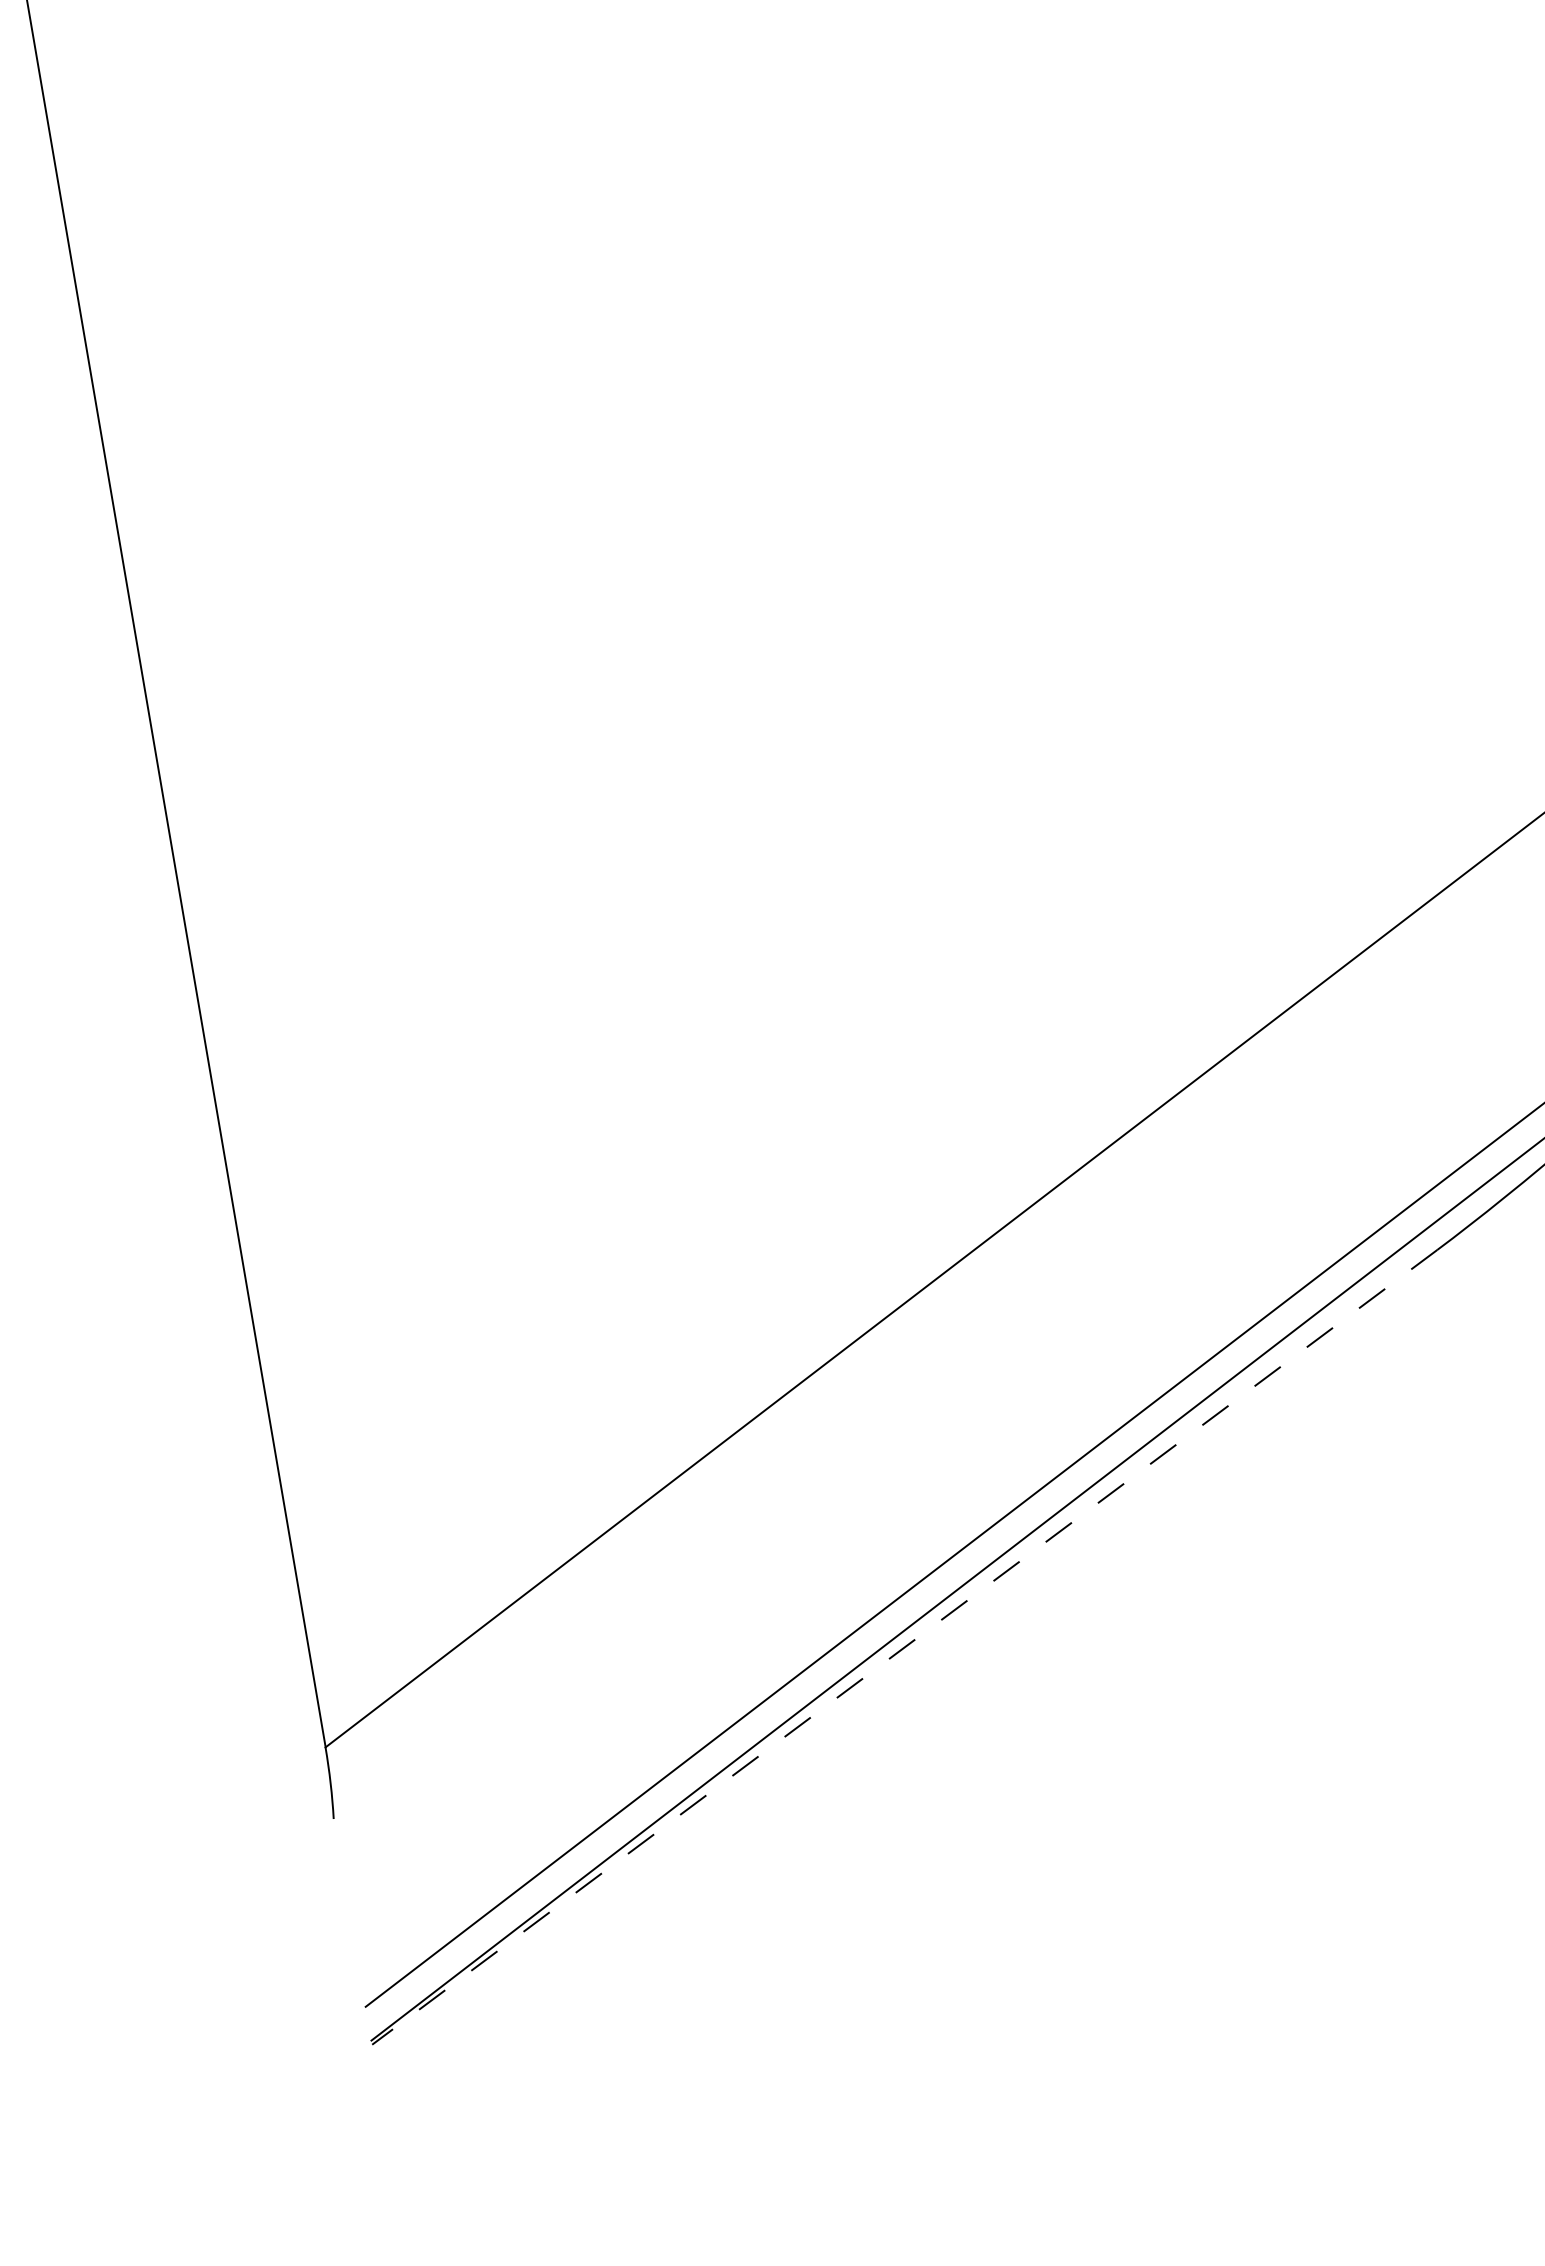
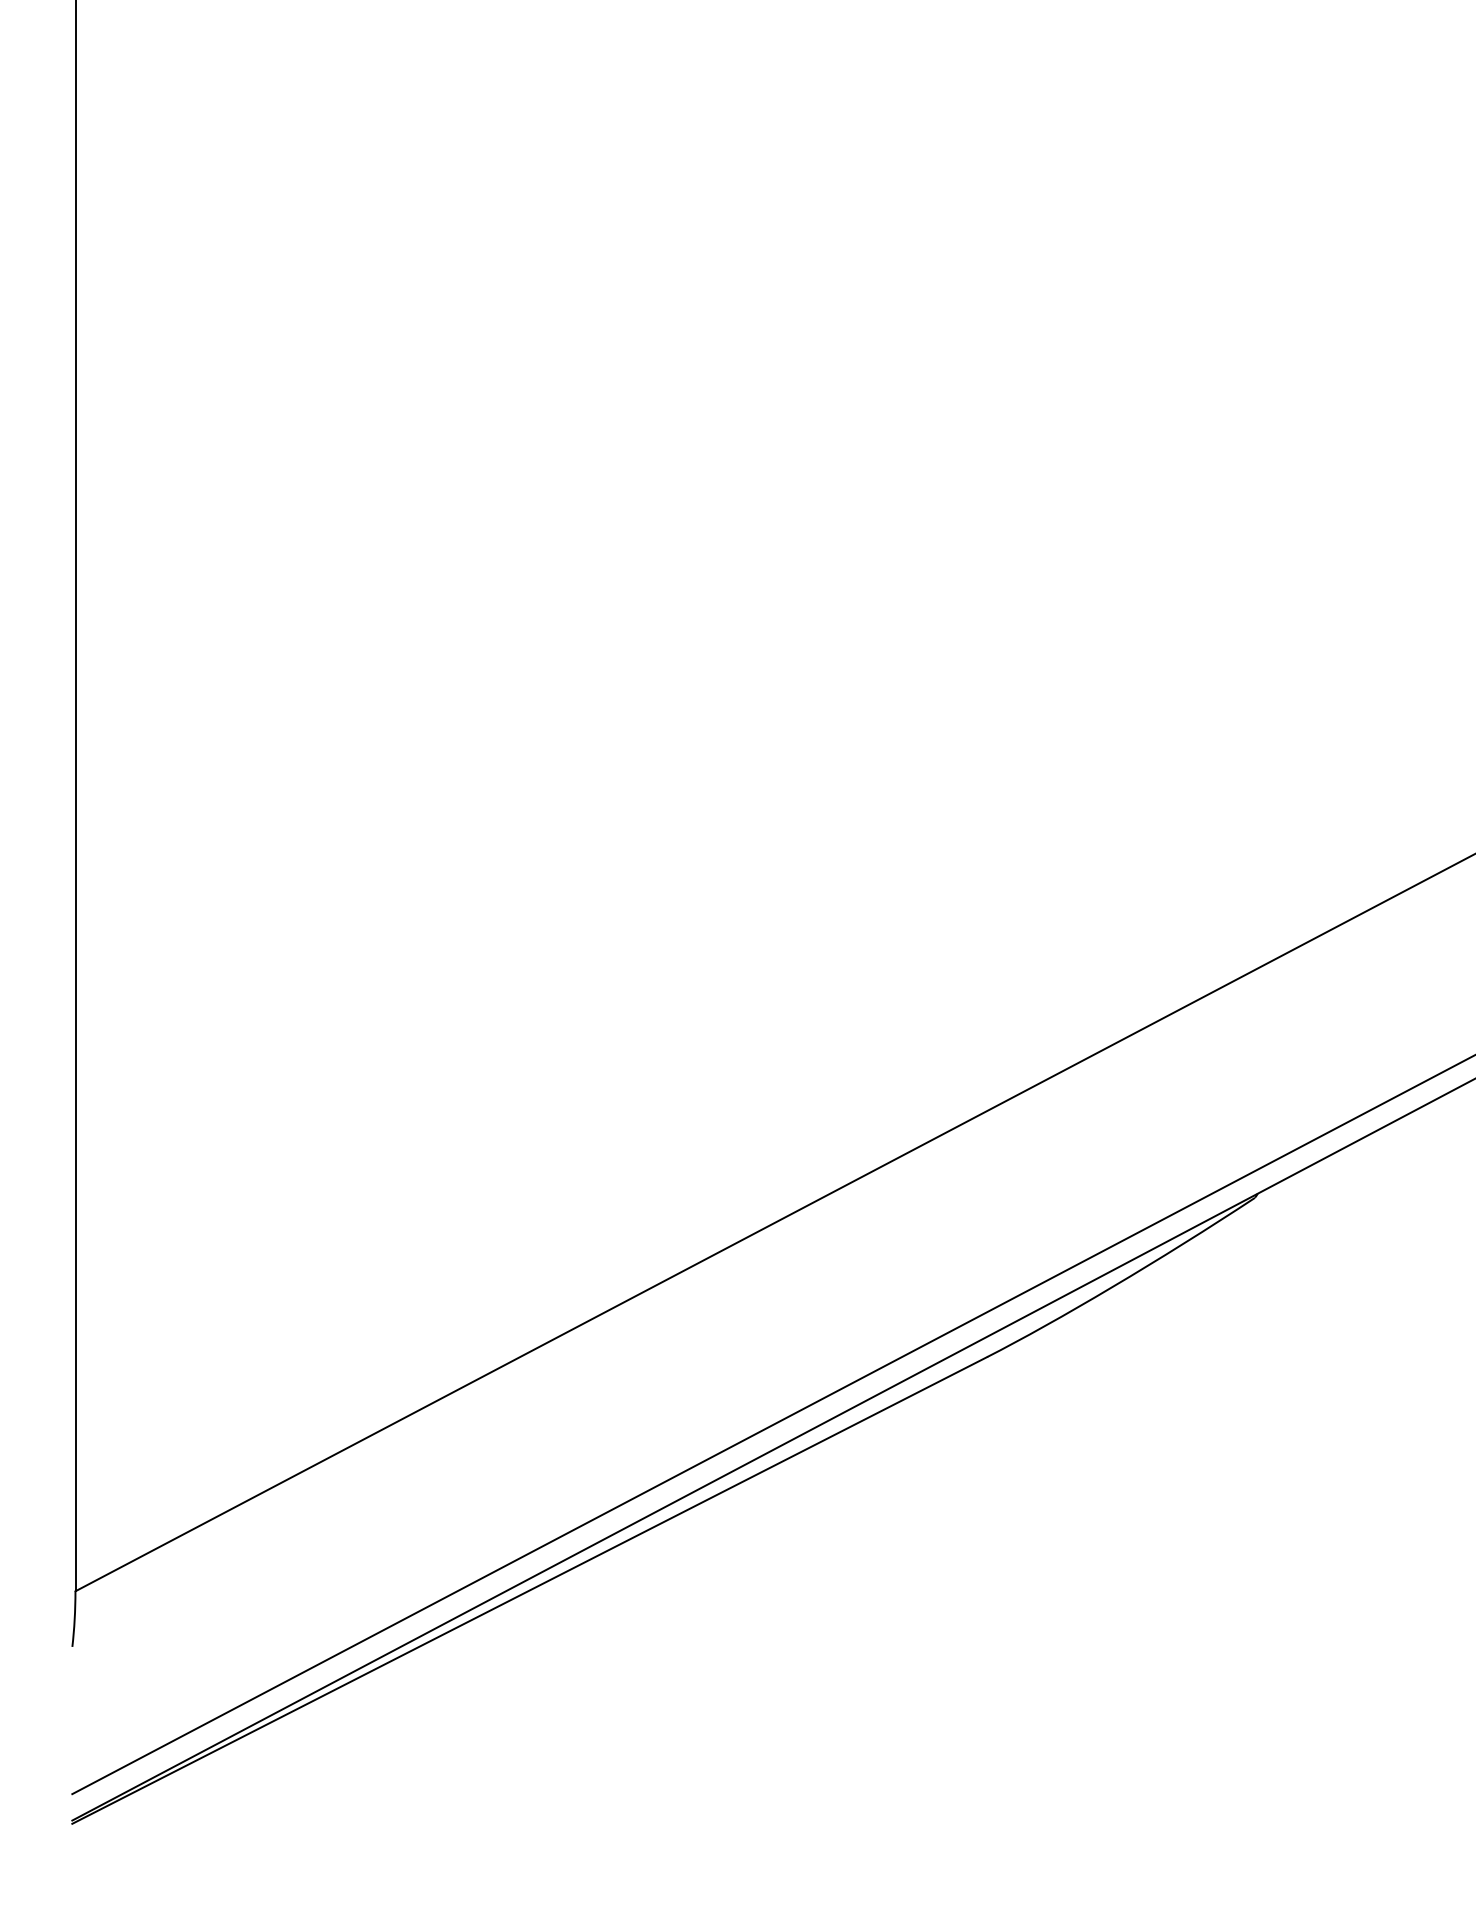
line: (904, 1647) -> (529, 1590), dashed -> solid

